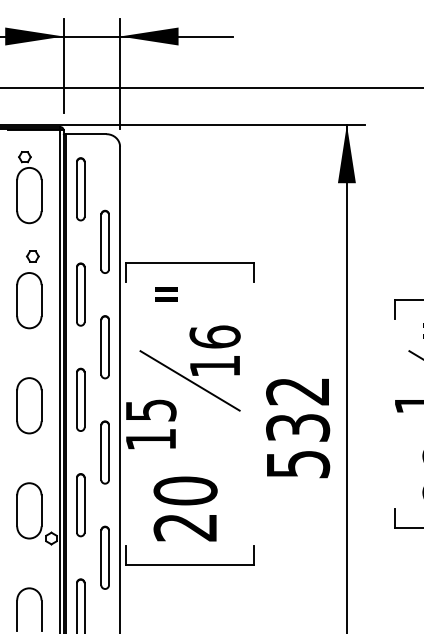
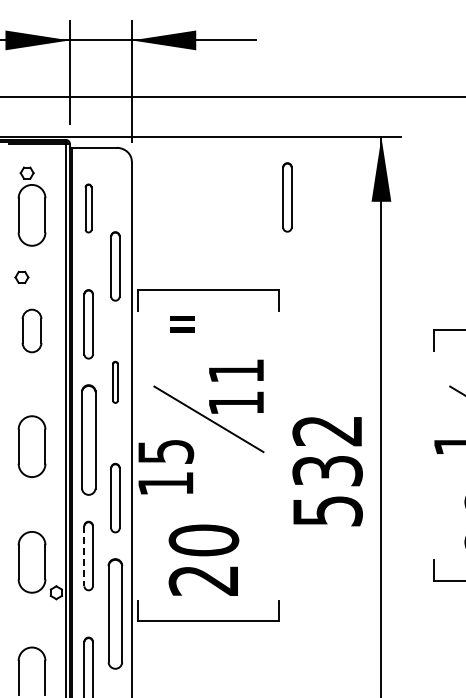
part: (261, 179) -> (287, 197), added
part: (80, 189) -> (88, 208), size x0.7
part: (32, 255) -> (21, 276), moved
part: (28, 300) -> (31, 330), size x0.7
text: (215, 336) -> (236, 370), 16 -> 11
part: (105, 347) -> (115, 382), size x0.6
part: (80, 400) -> (88, 440), size x1.6
line: (77, 505) -> (84, 556), solid -> dashed
part: (105, 557) -> (115, 613), size x1.6

